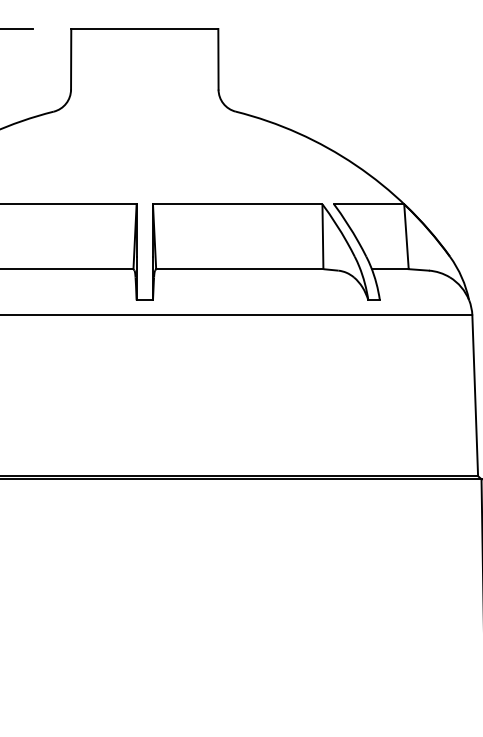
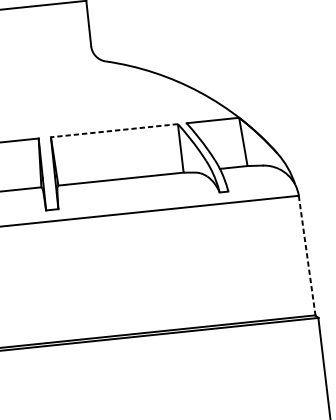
line: (237, 204) -> (114, 130), solid -> dashed
line: (475, 396) -> (307, 256), solid -> dashed

